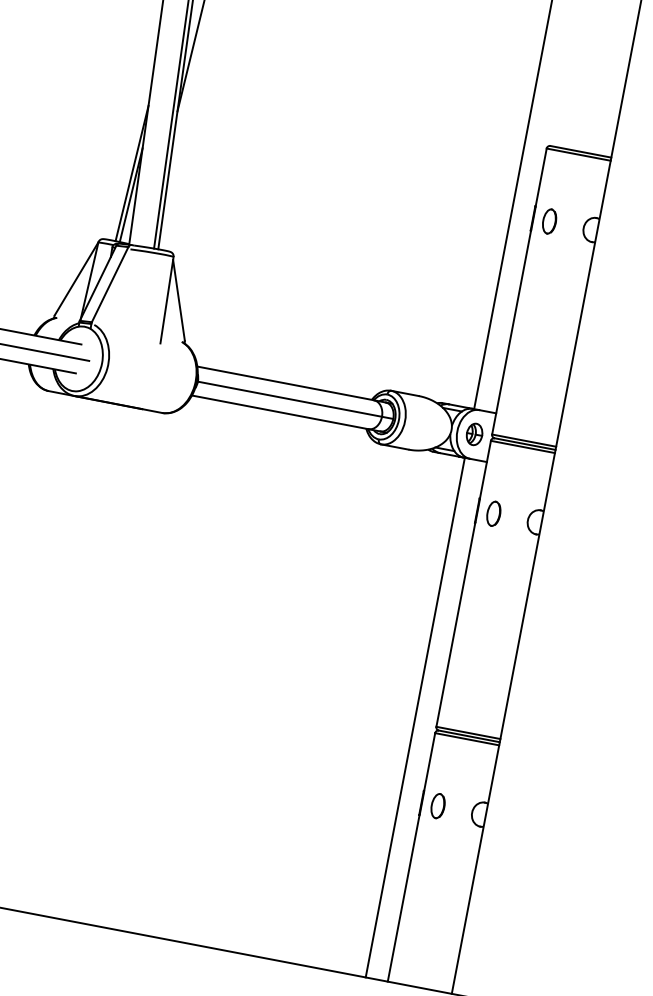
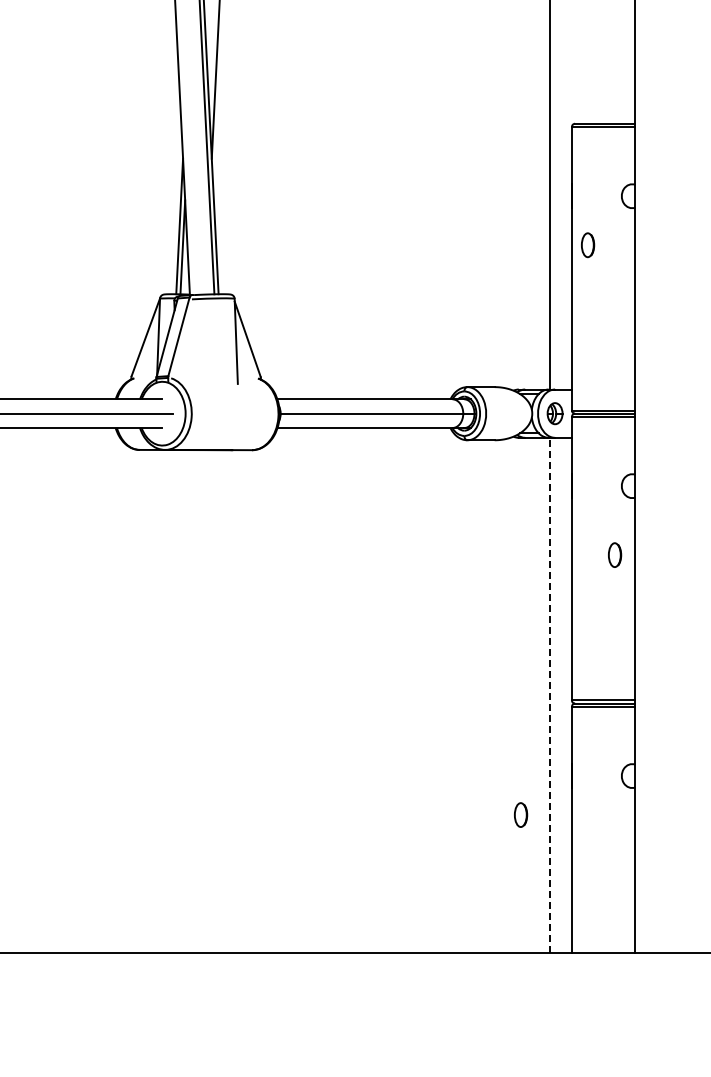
part: (550, 221) -> (588, 245), moved
part: (494, 513) -> (615, 554), moved
line: (415, 717) -> (550, 695), solid -> dashed
part: (438, 805) -> (521, 814), moved

